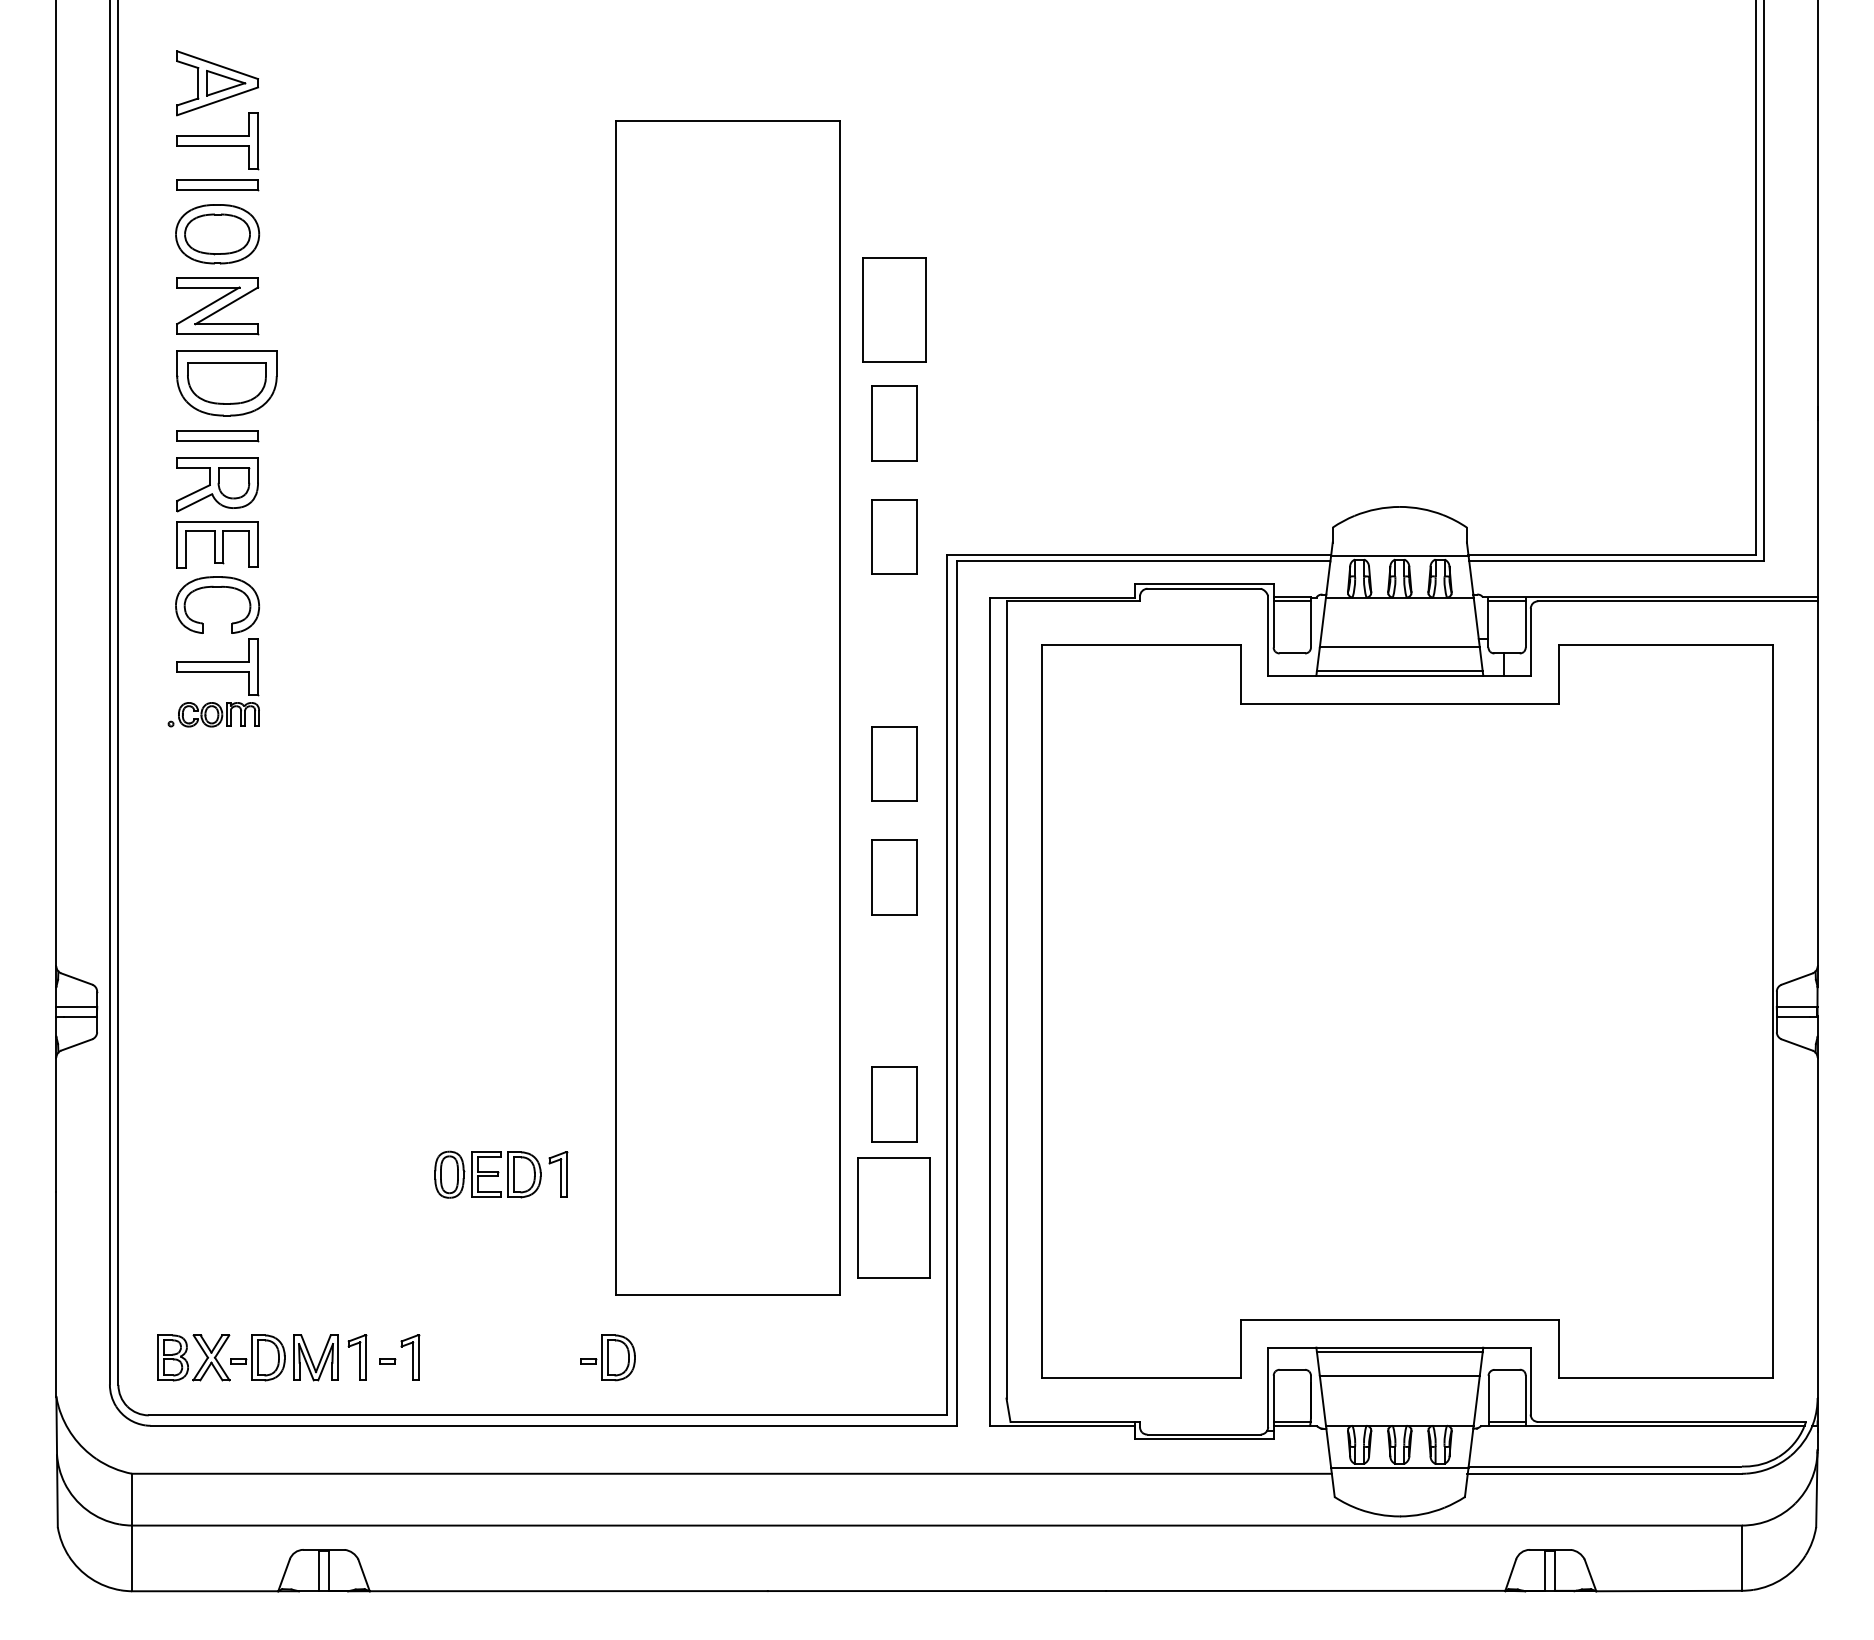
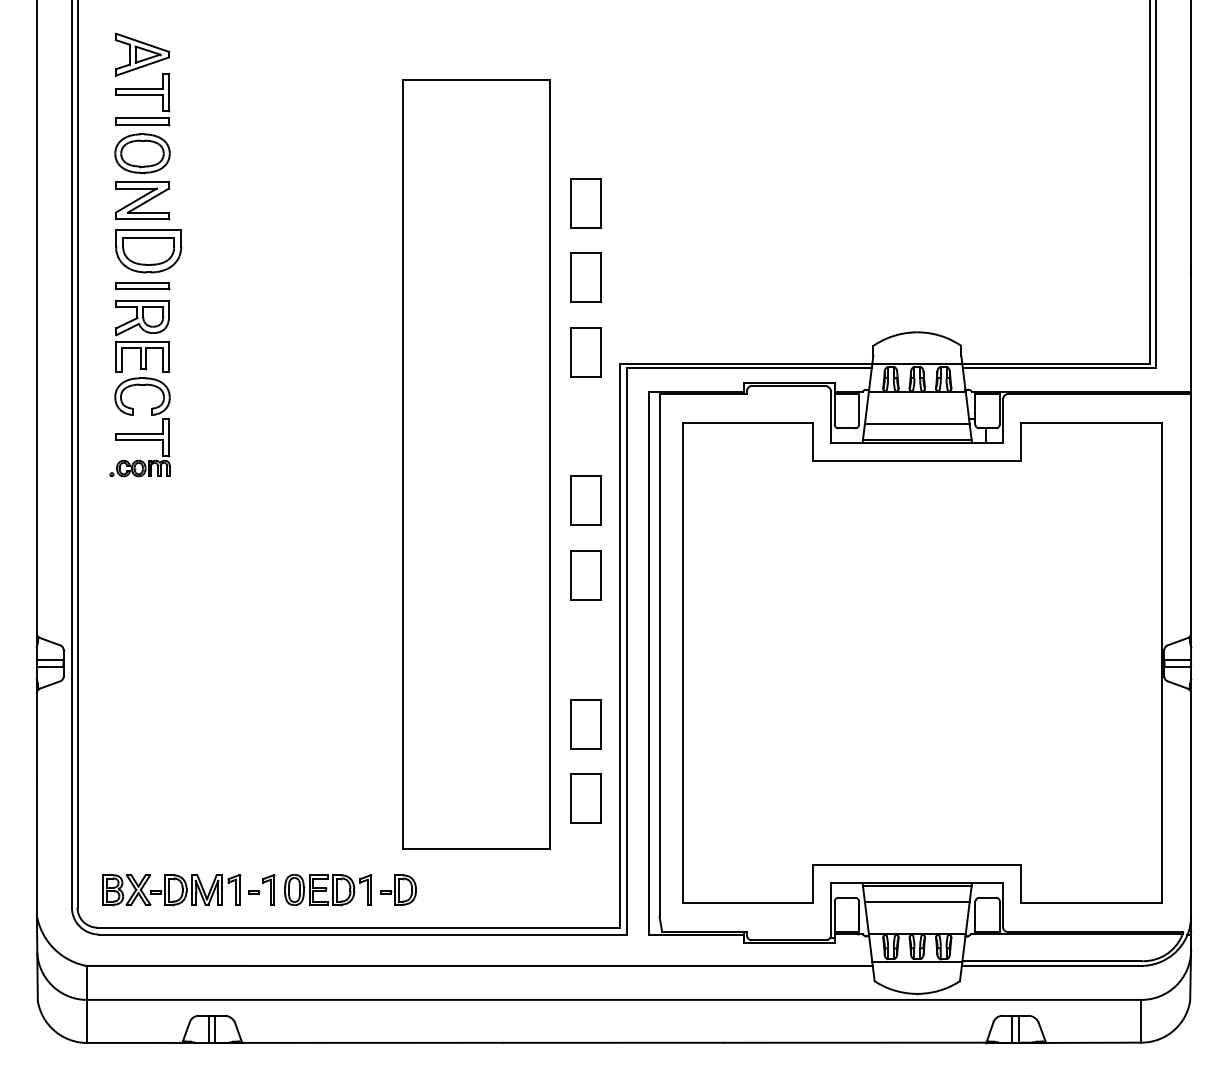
part: (893, 310) -> (585, 203), size x0.71
part: (501, 1175) -> (328, 890), moved
part: (893, 1218) -> (585, 798), size x0.62

